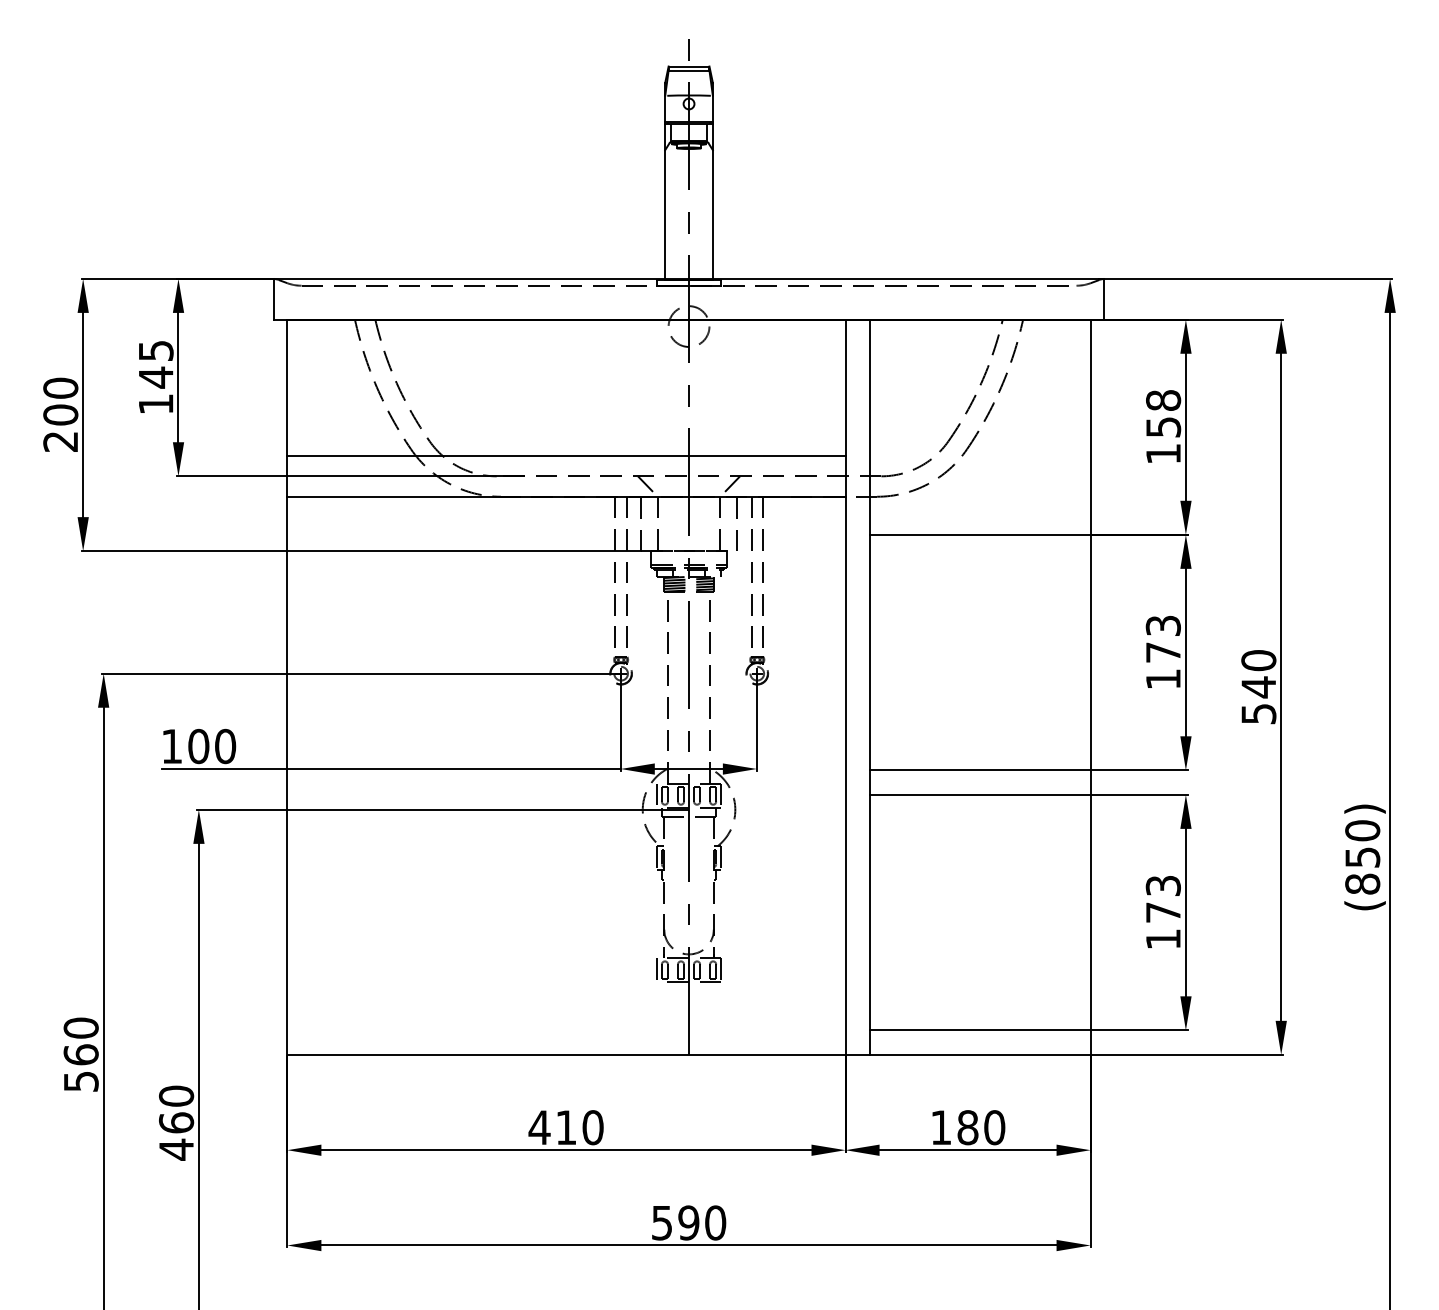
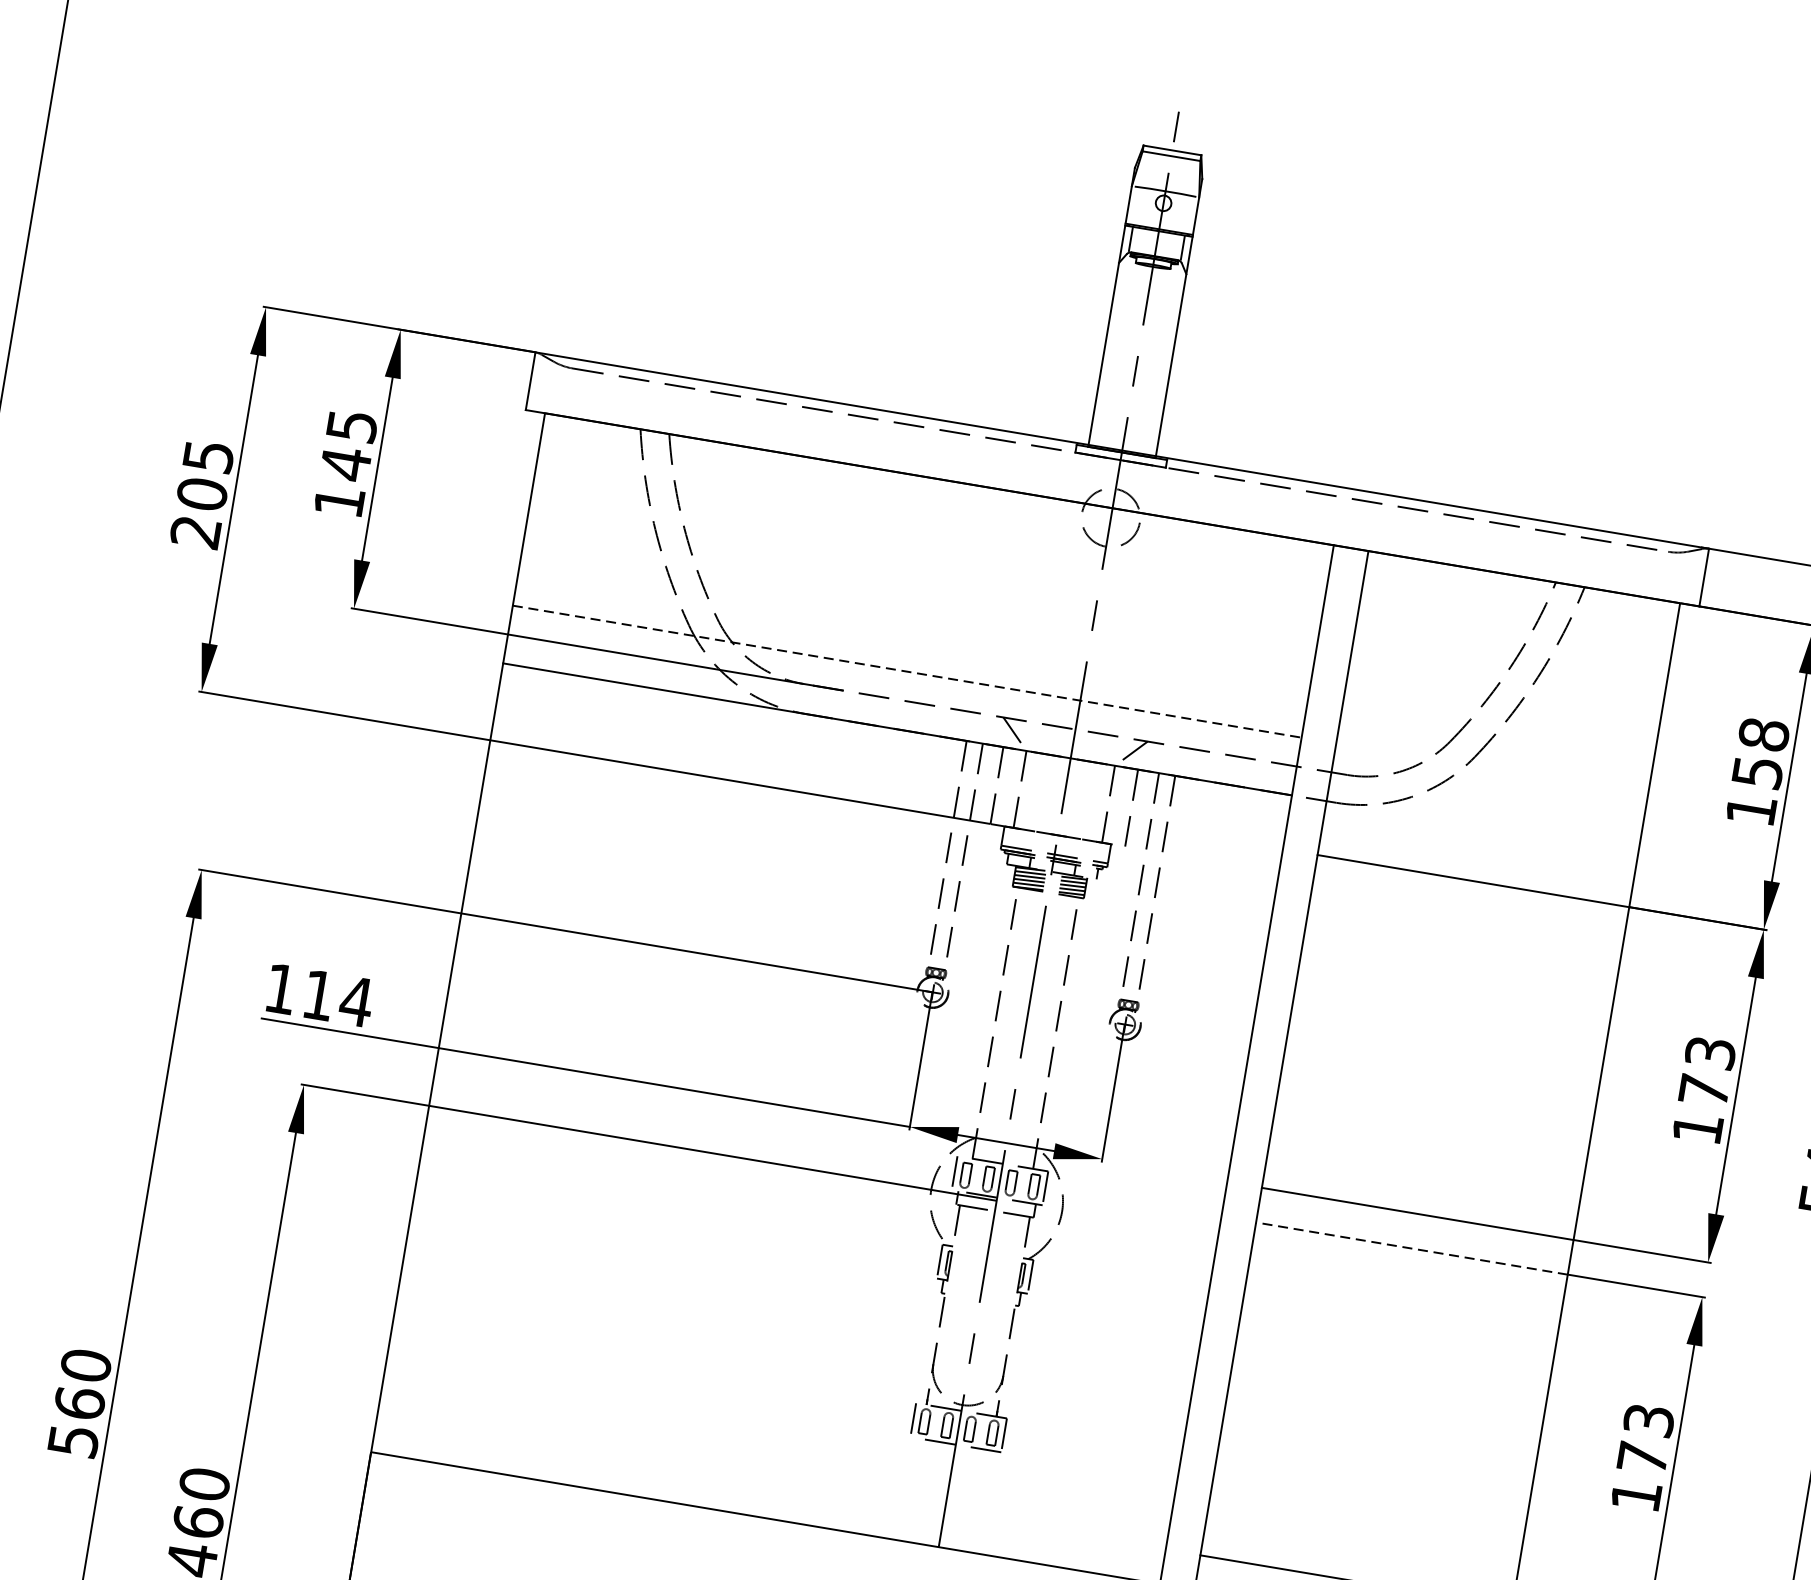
text: (60, 387) -> (208, 455), 200 -> 205
line: (567, 455) -> (908, 671), solid -> dashed
text: (212, 746) -> (338, 998), 100 -> 114
line: (979, 794) -> (1410, 1247), solid -> dashed

